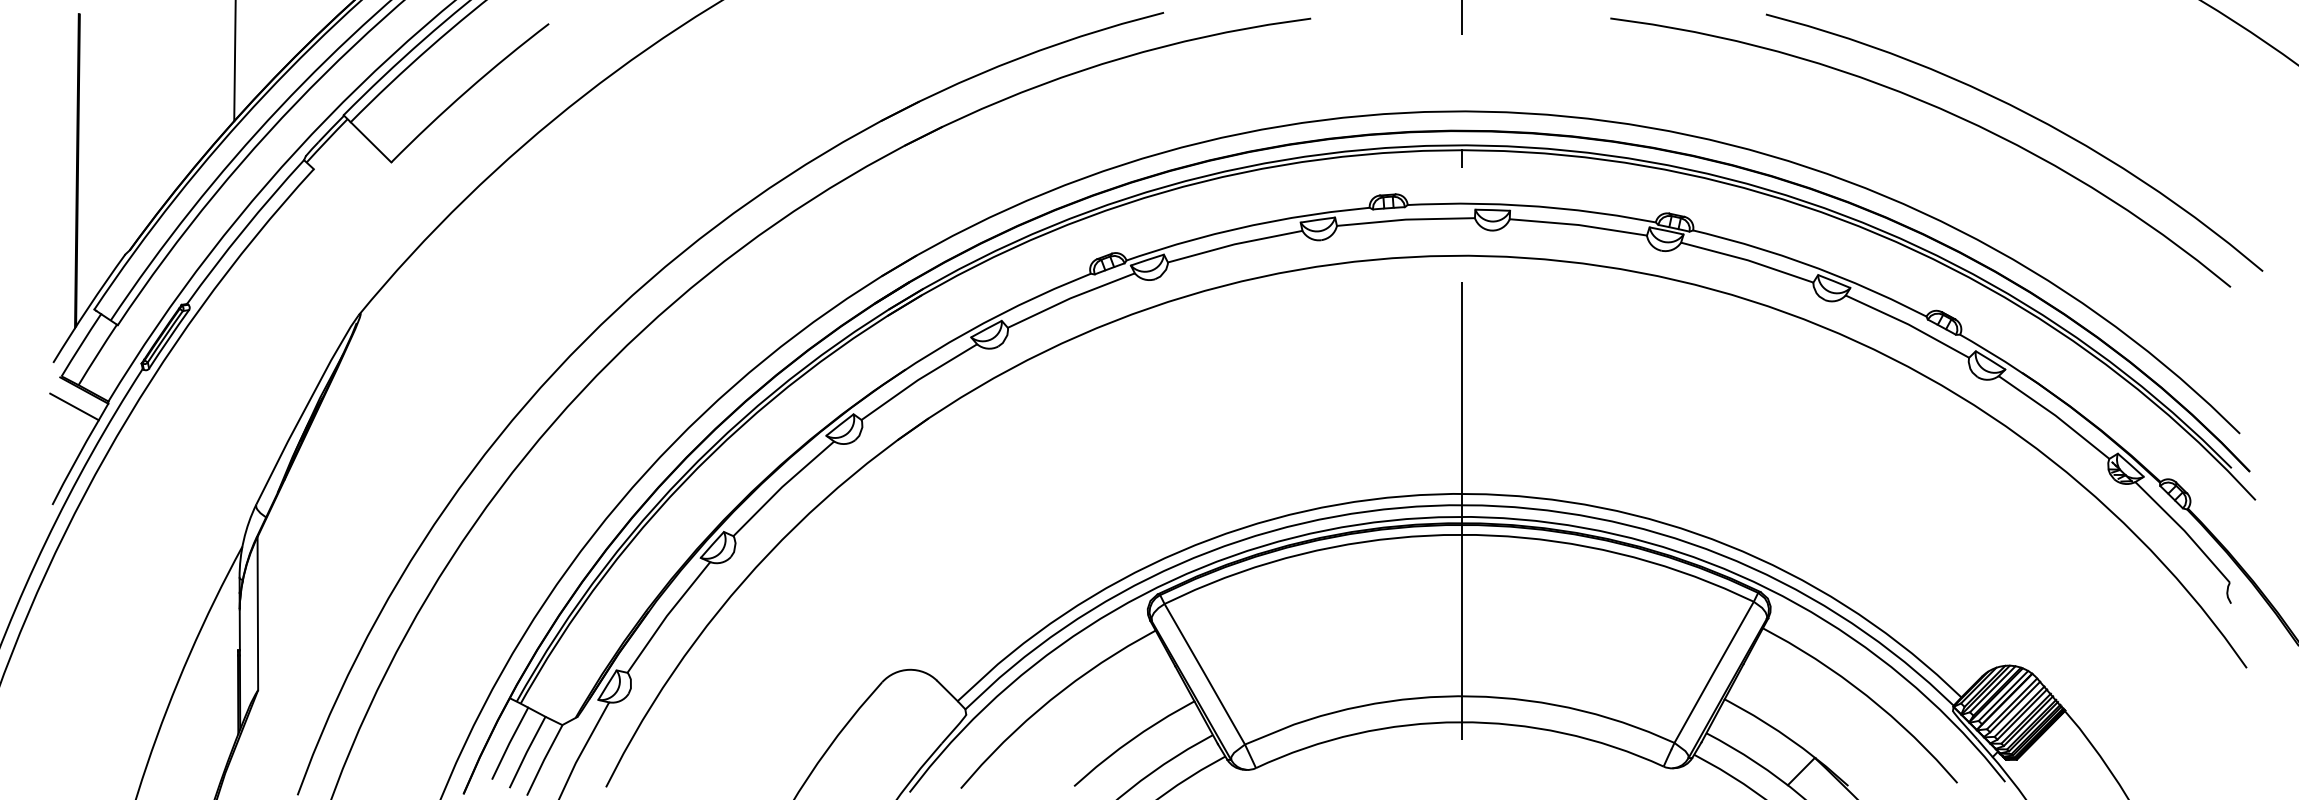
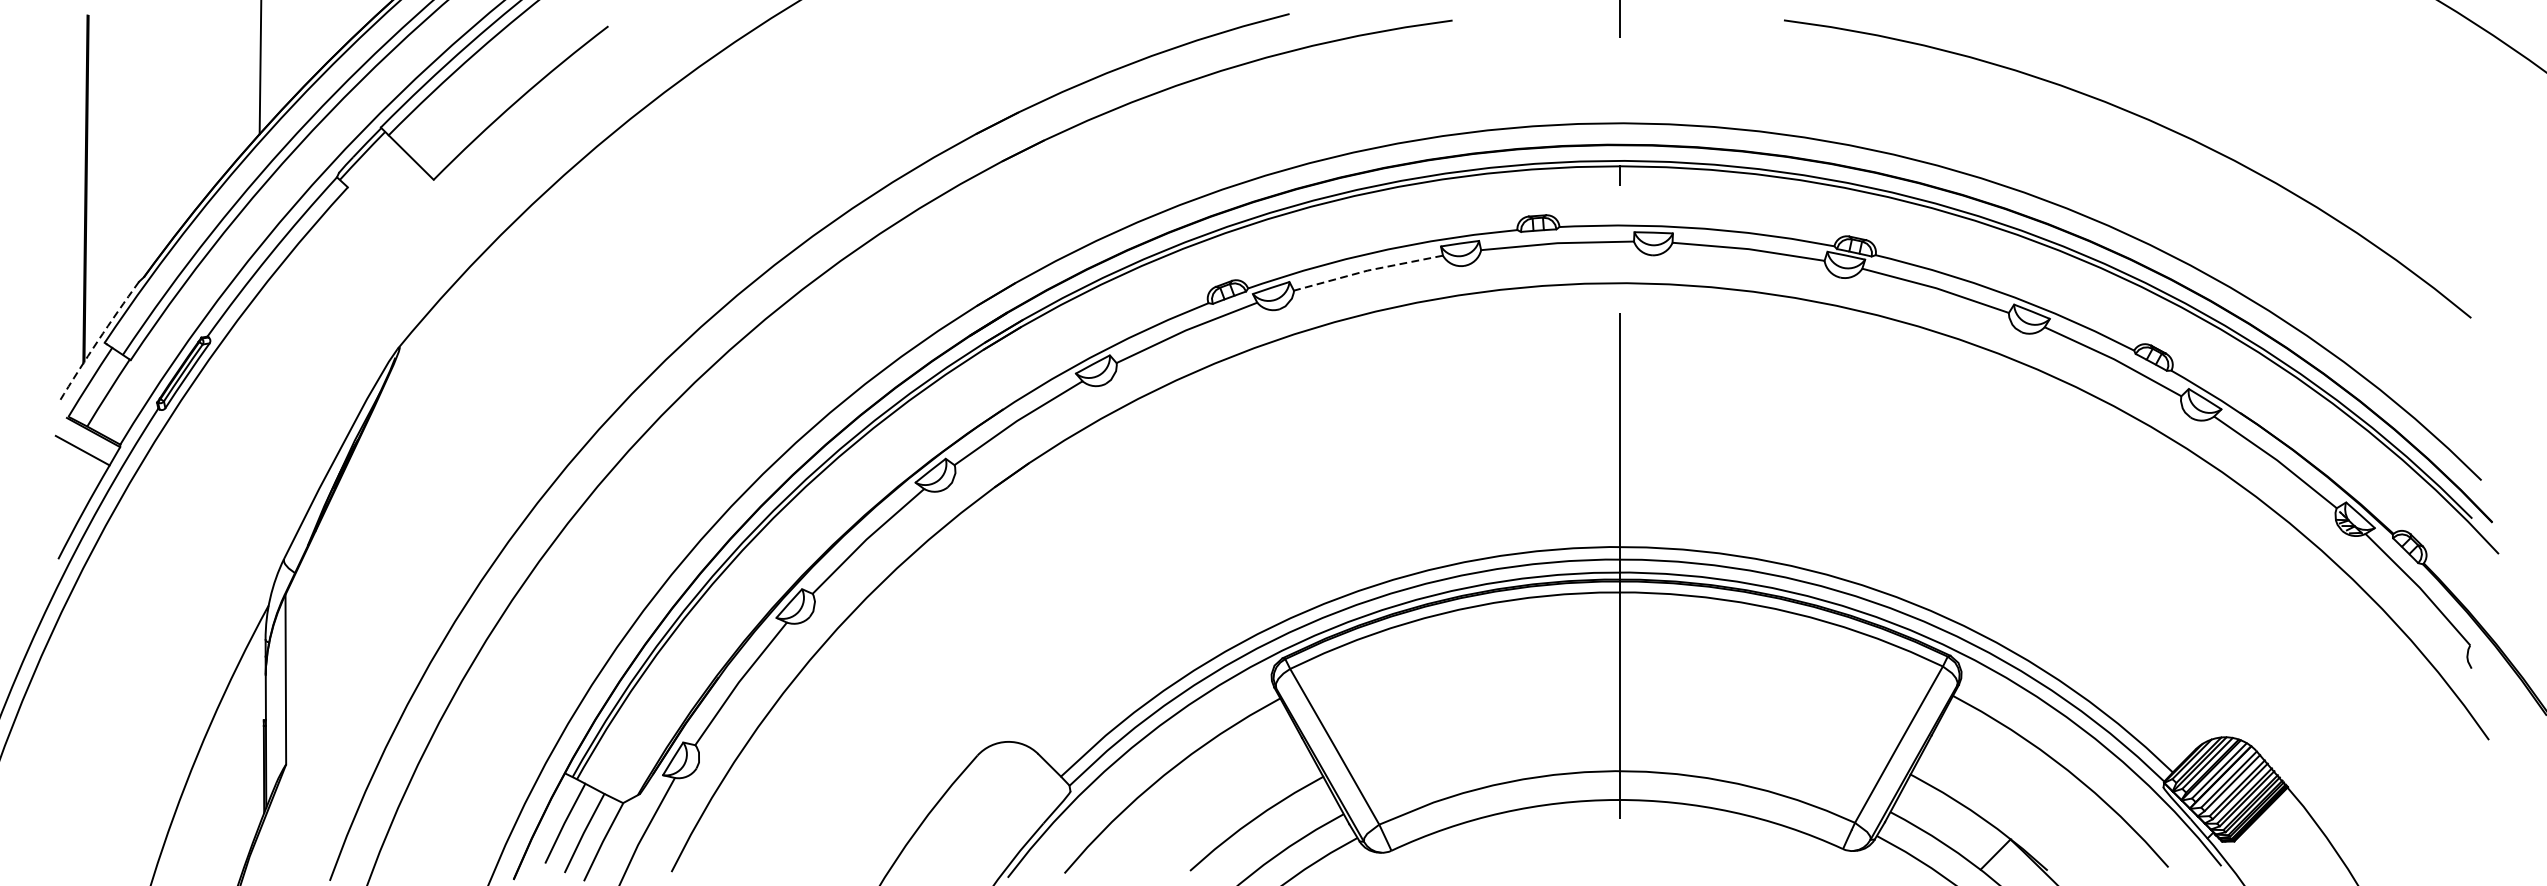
curve: (2028, 115) -> (2247, 127), removed
line: (1234, 244) -> (1367, 270), solid -> dashed
arc: (88, 307) -> (98, 340), solid -> dashed

